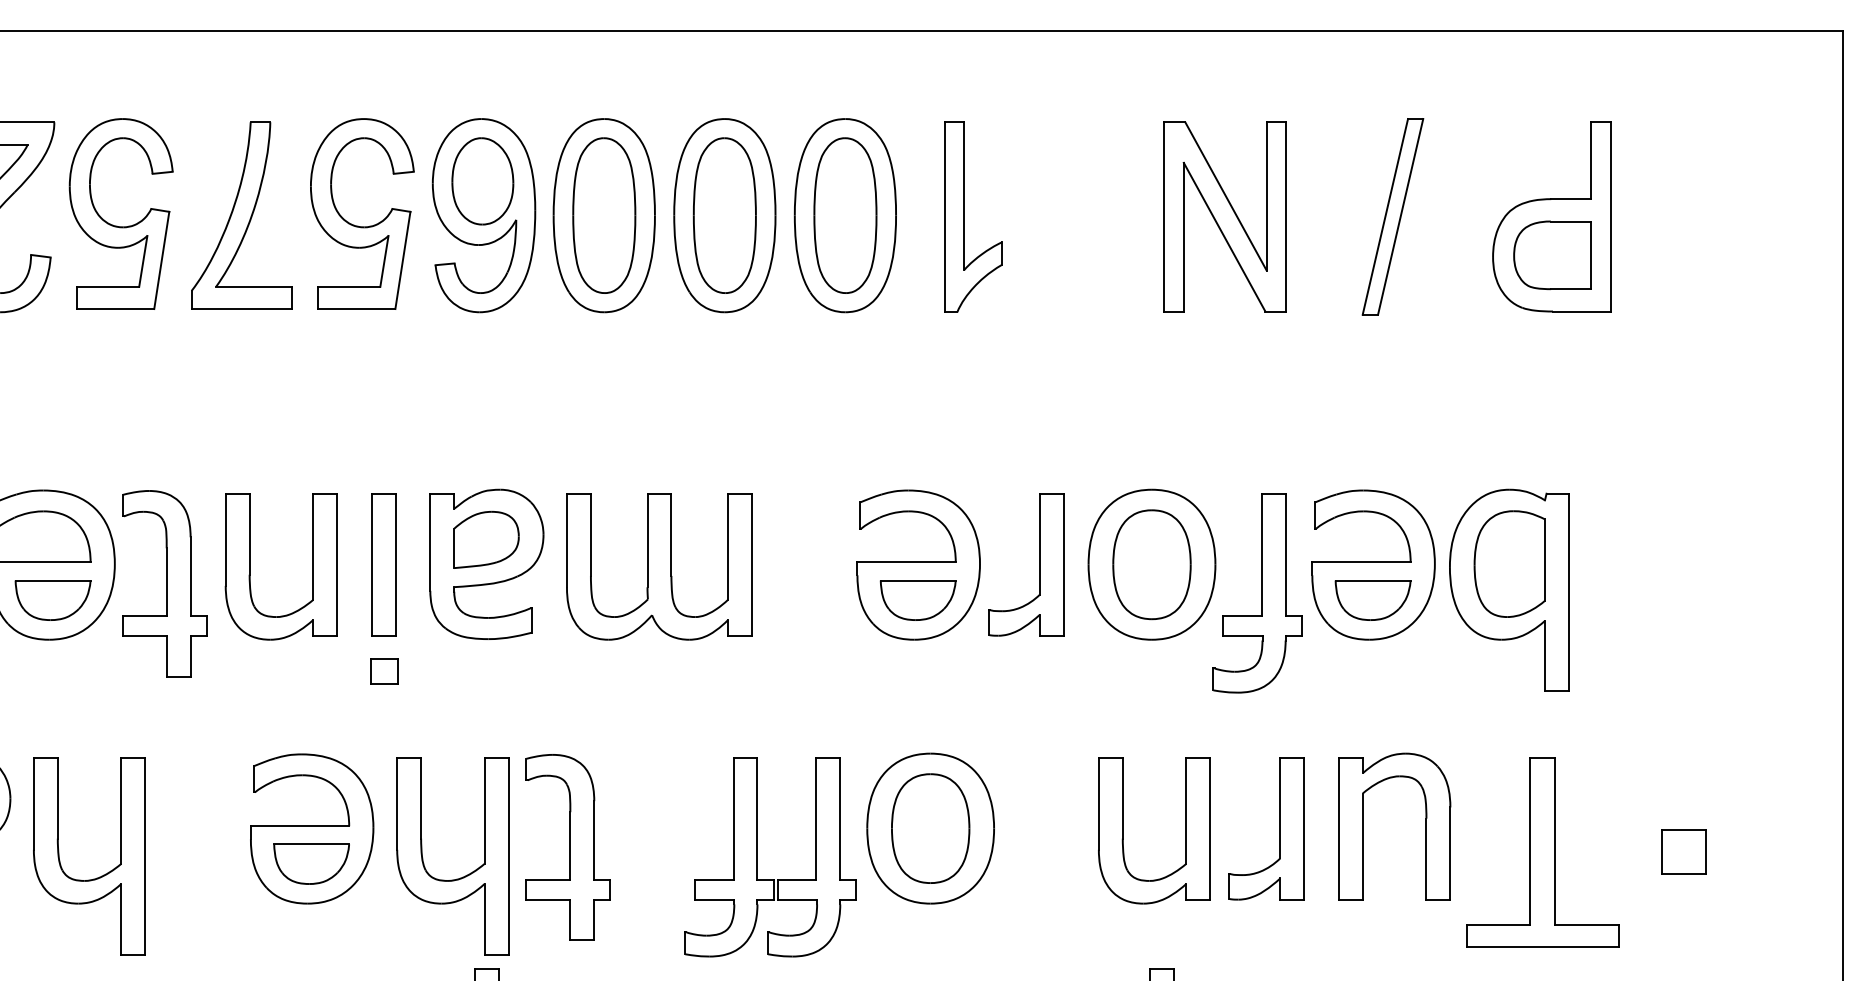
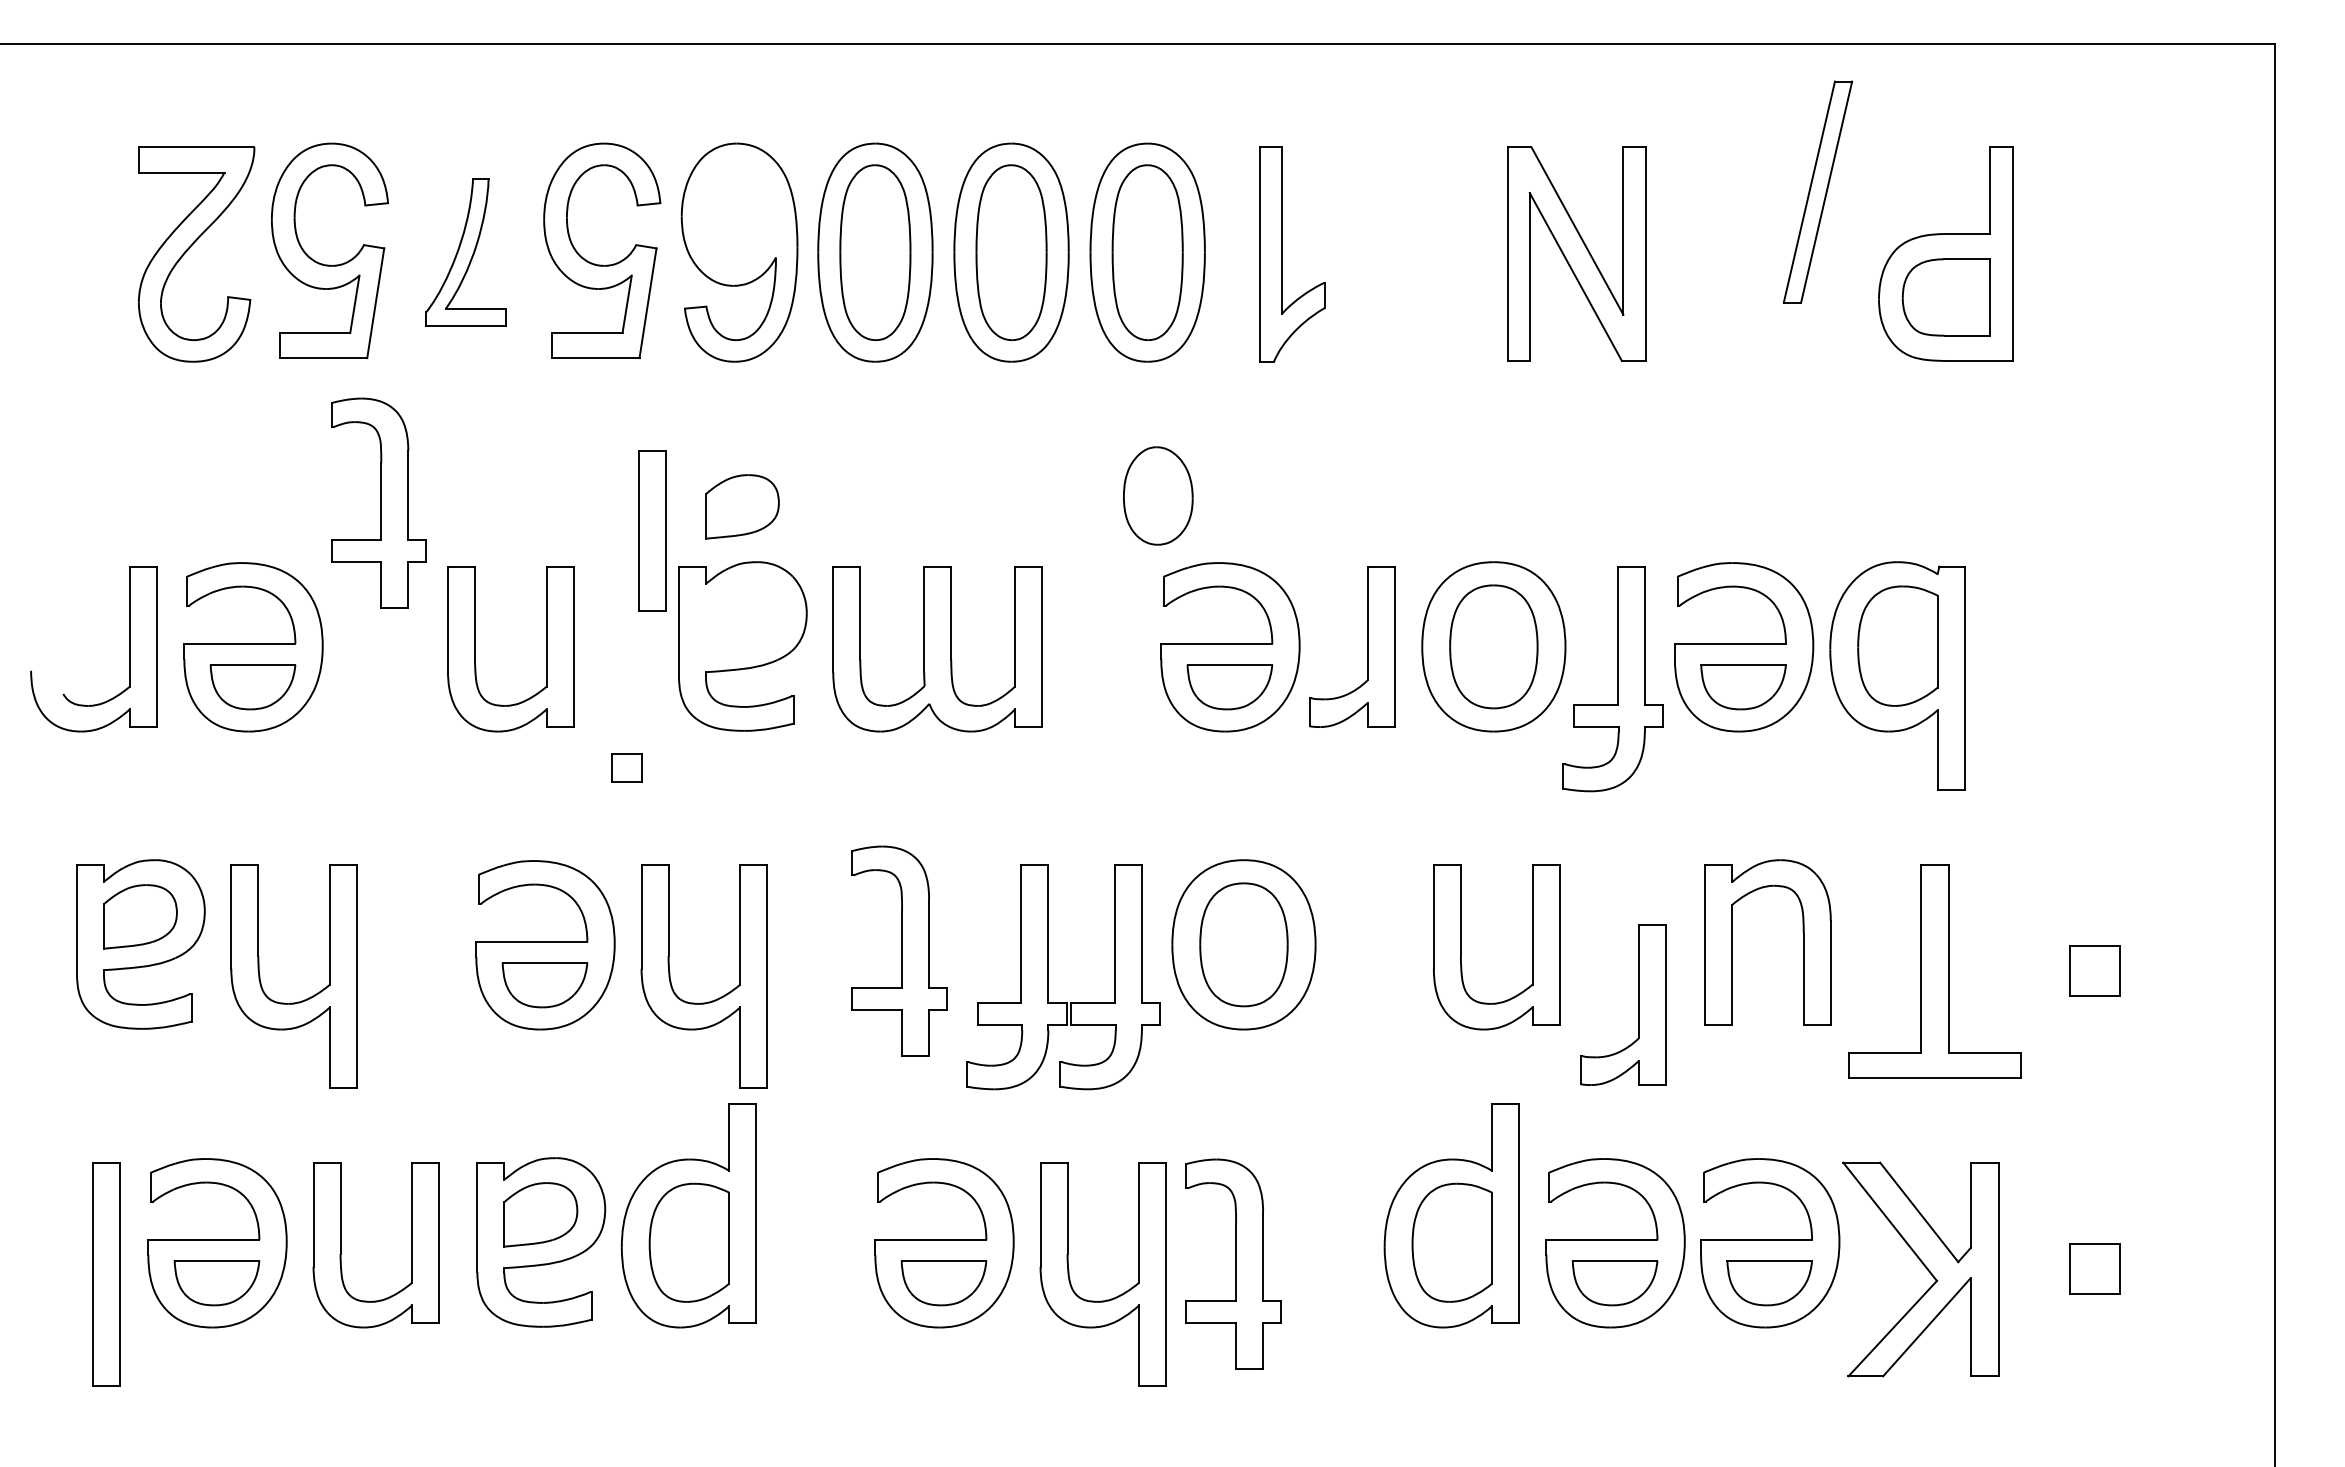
part: (483, 180) -> (1158, 495), moved
part: (241, 215) -> (465, 252), size x0.7
part: (1392, 216) -> (1817, 191), moved
part: (486, 539) -> (742, 506), moved
part: (384, 564) -> (652, 530), moved
part: (164, 583) -> (378, 502), moved
part: (1280, 828) -> (1638, 1004), moved
part: (568, 846) -> (899, 950), moved

